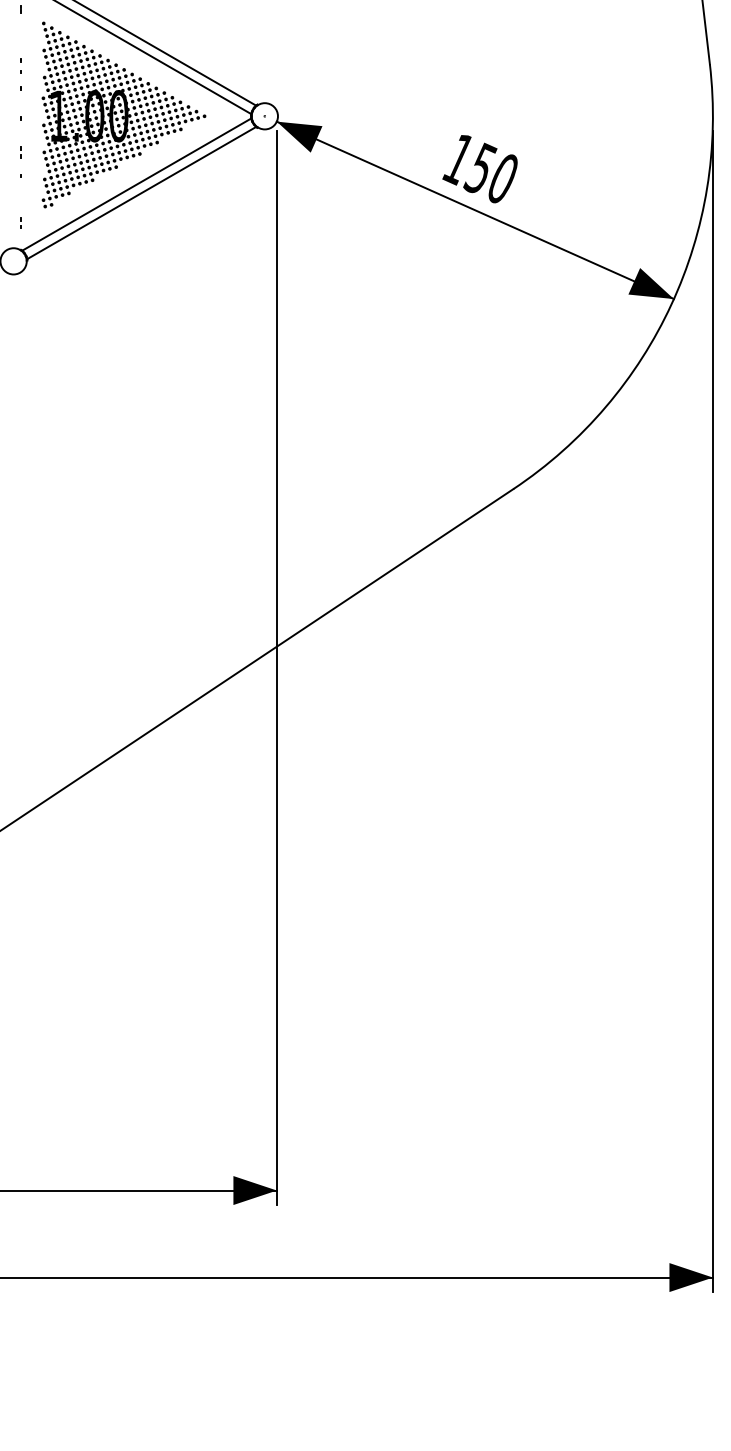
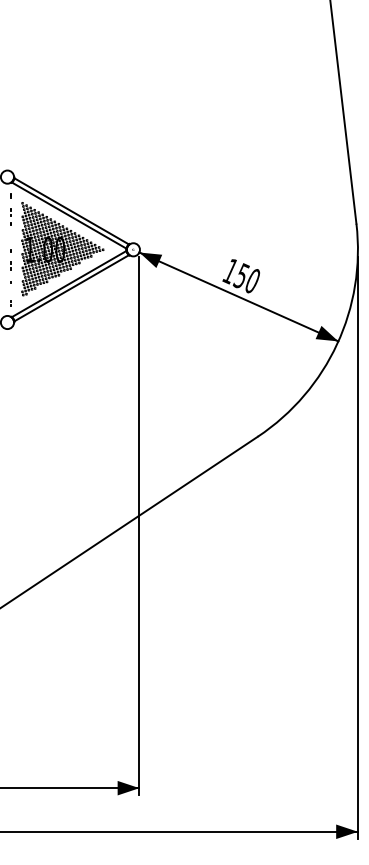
line: (19, 73) -> (10, 216), moved
part: (19, 161) -> (10, 272), size x1.4

